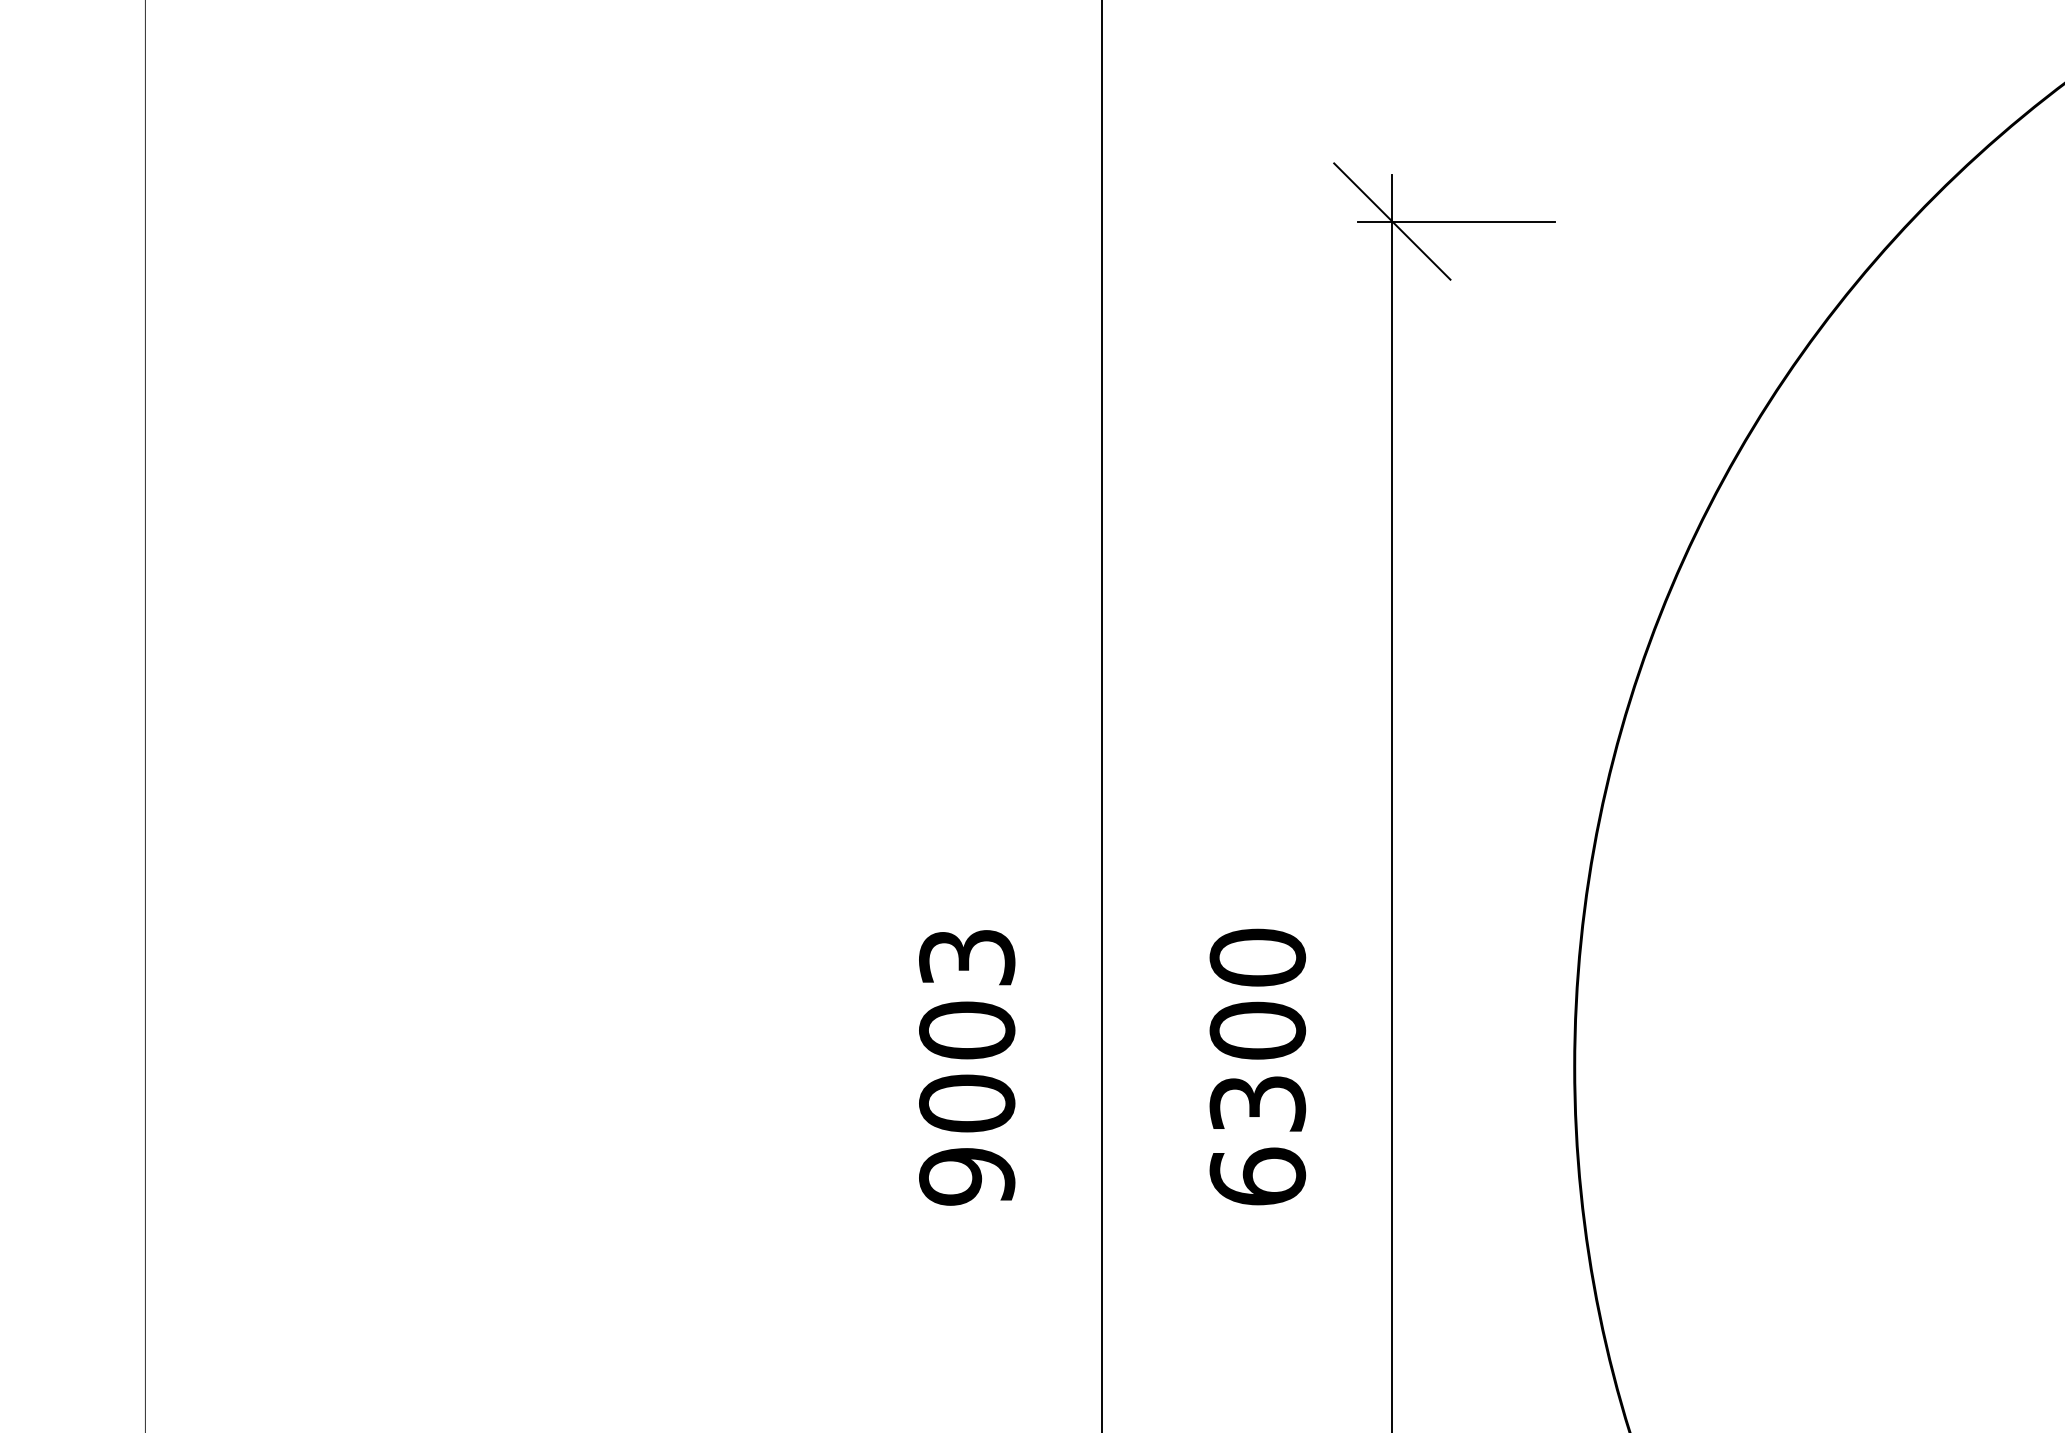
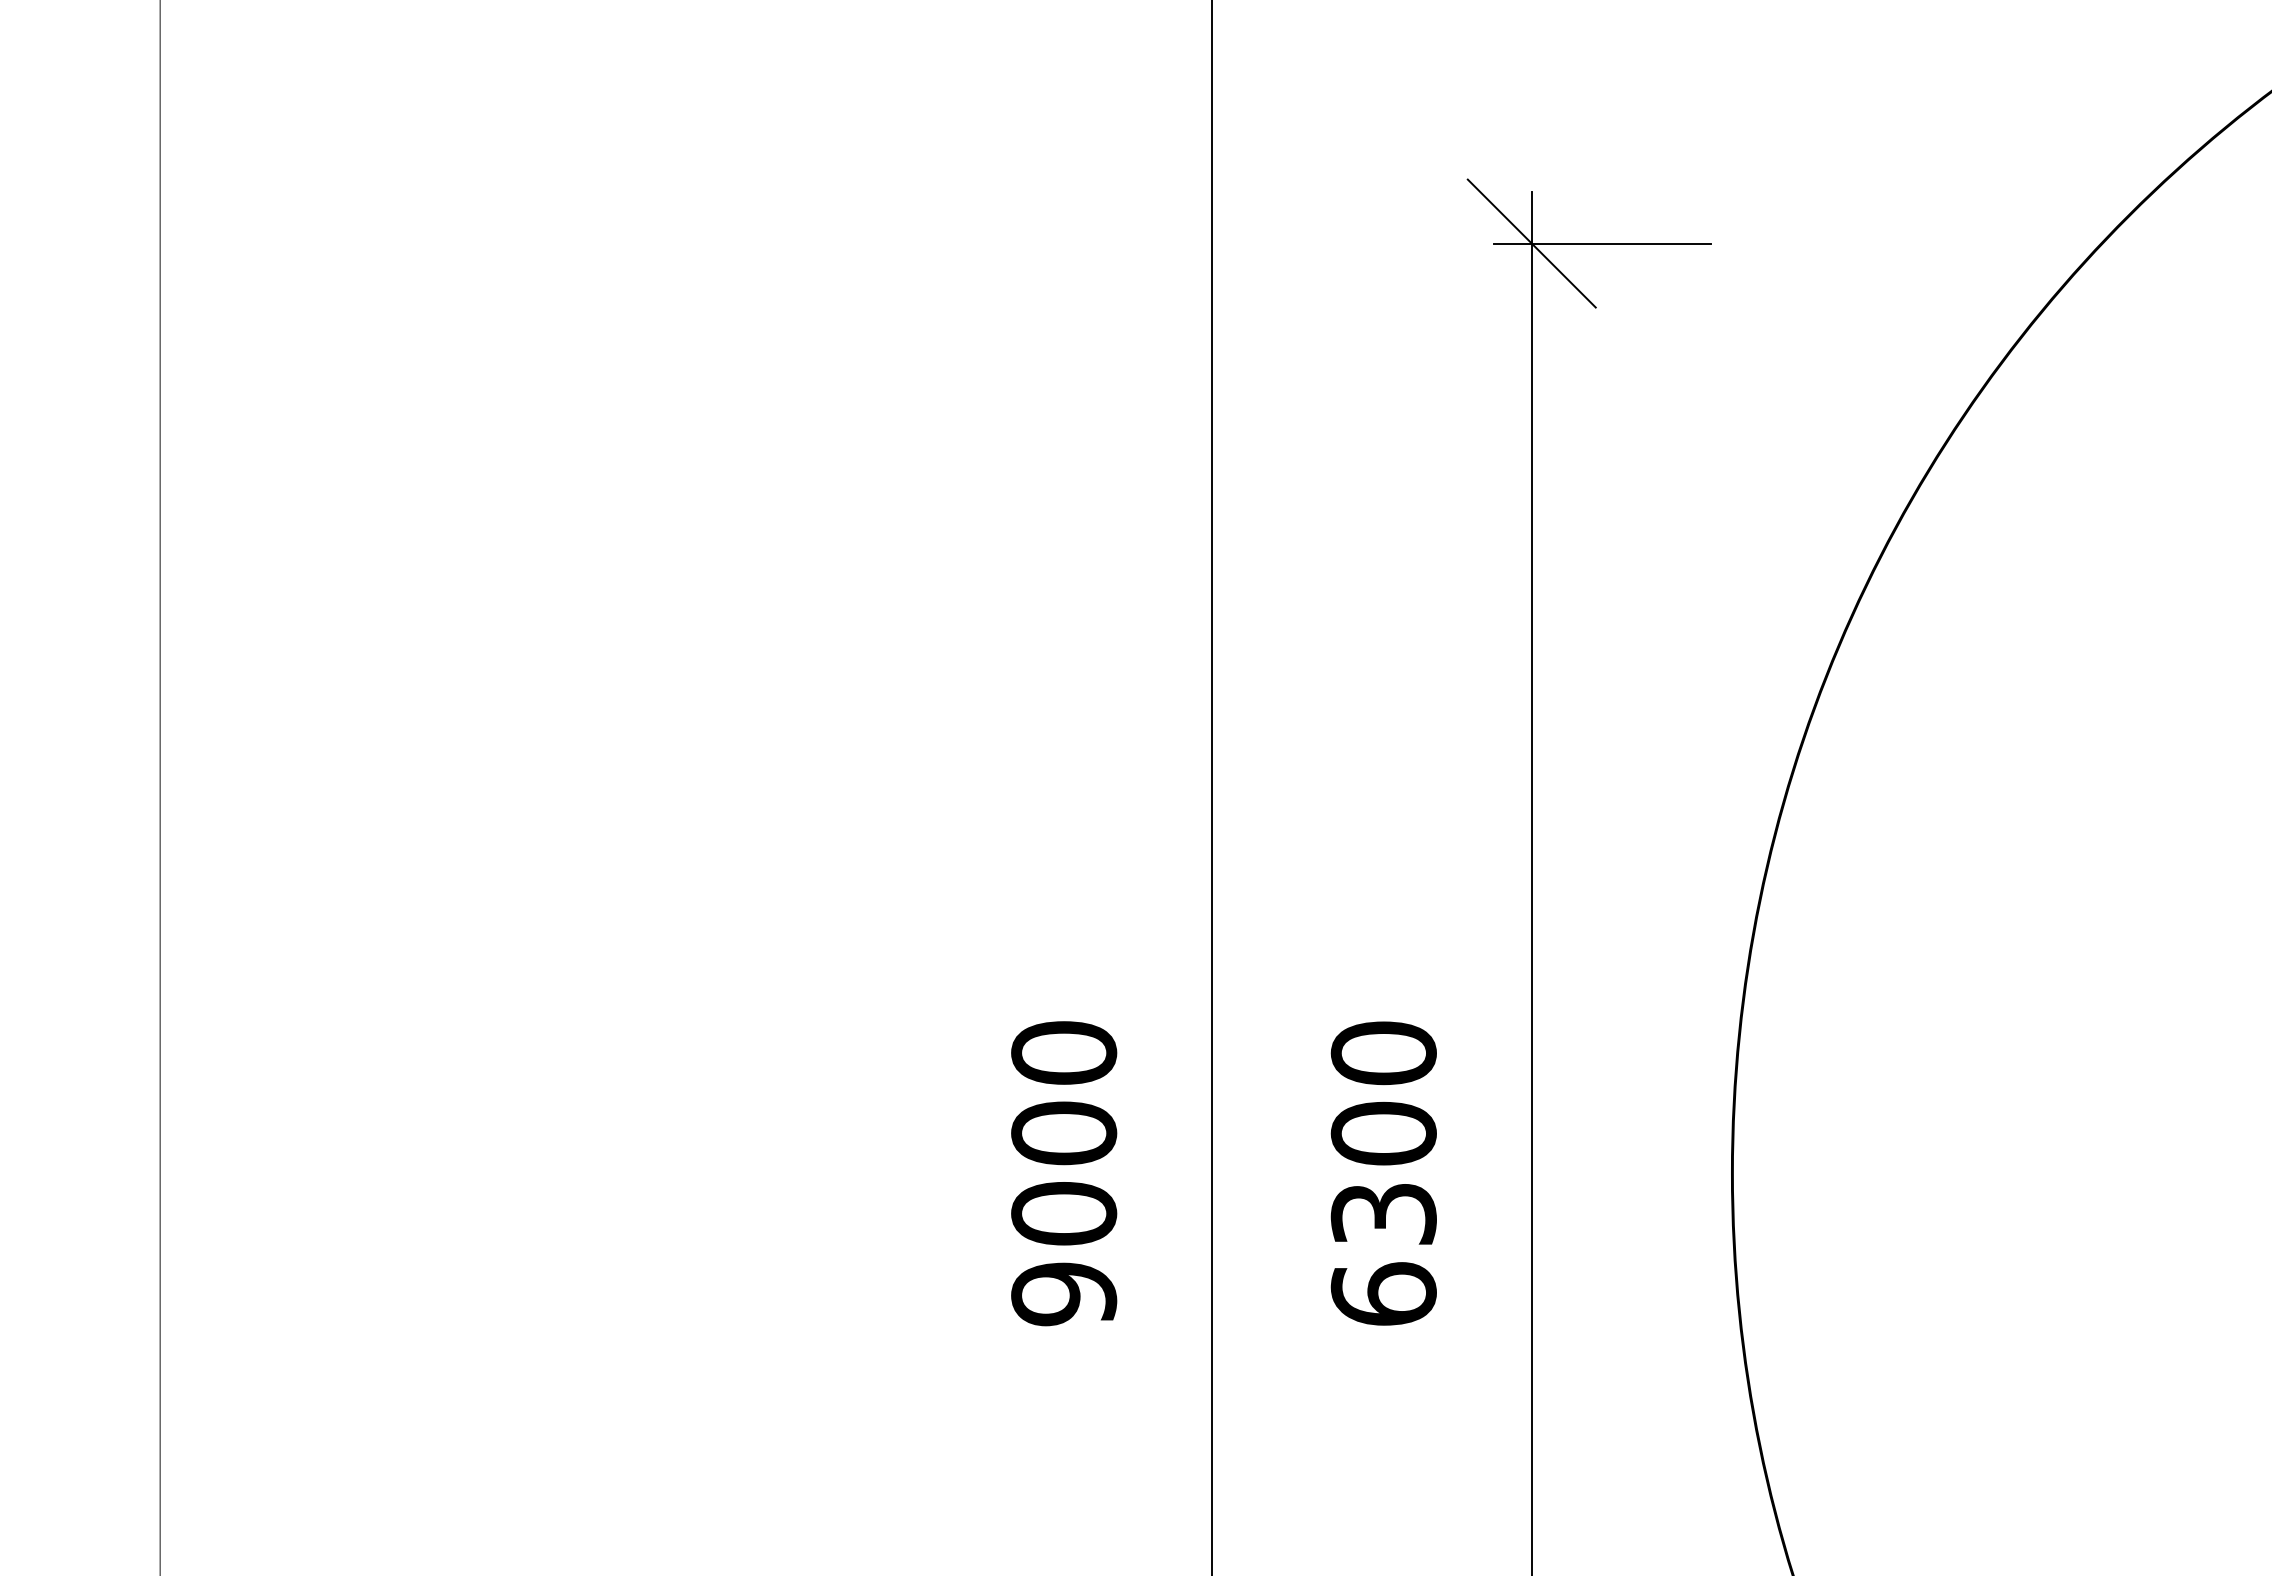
text: (967, 956) -> (1064, 1052), 9003 -> 9000

